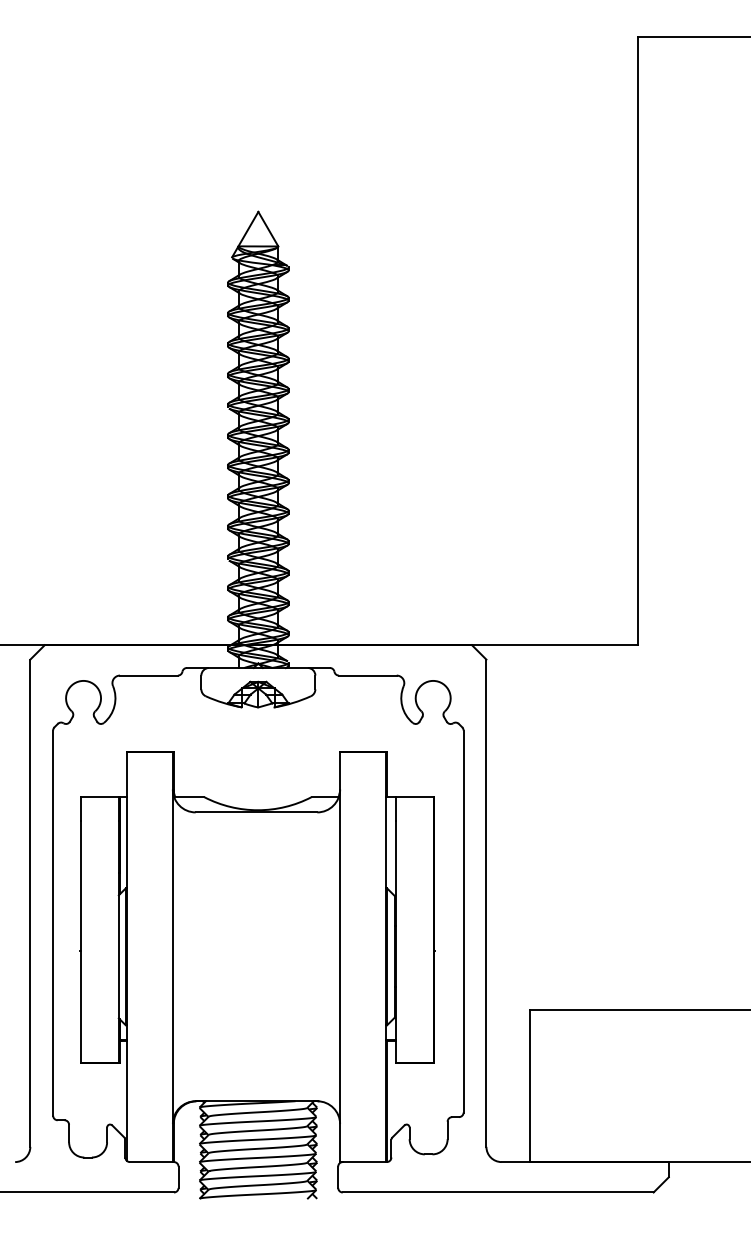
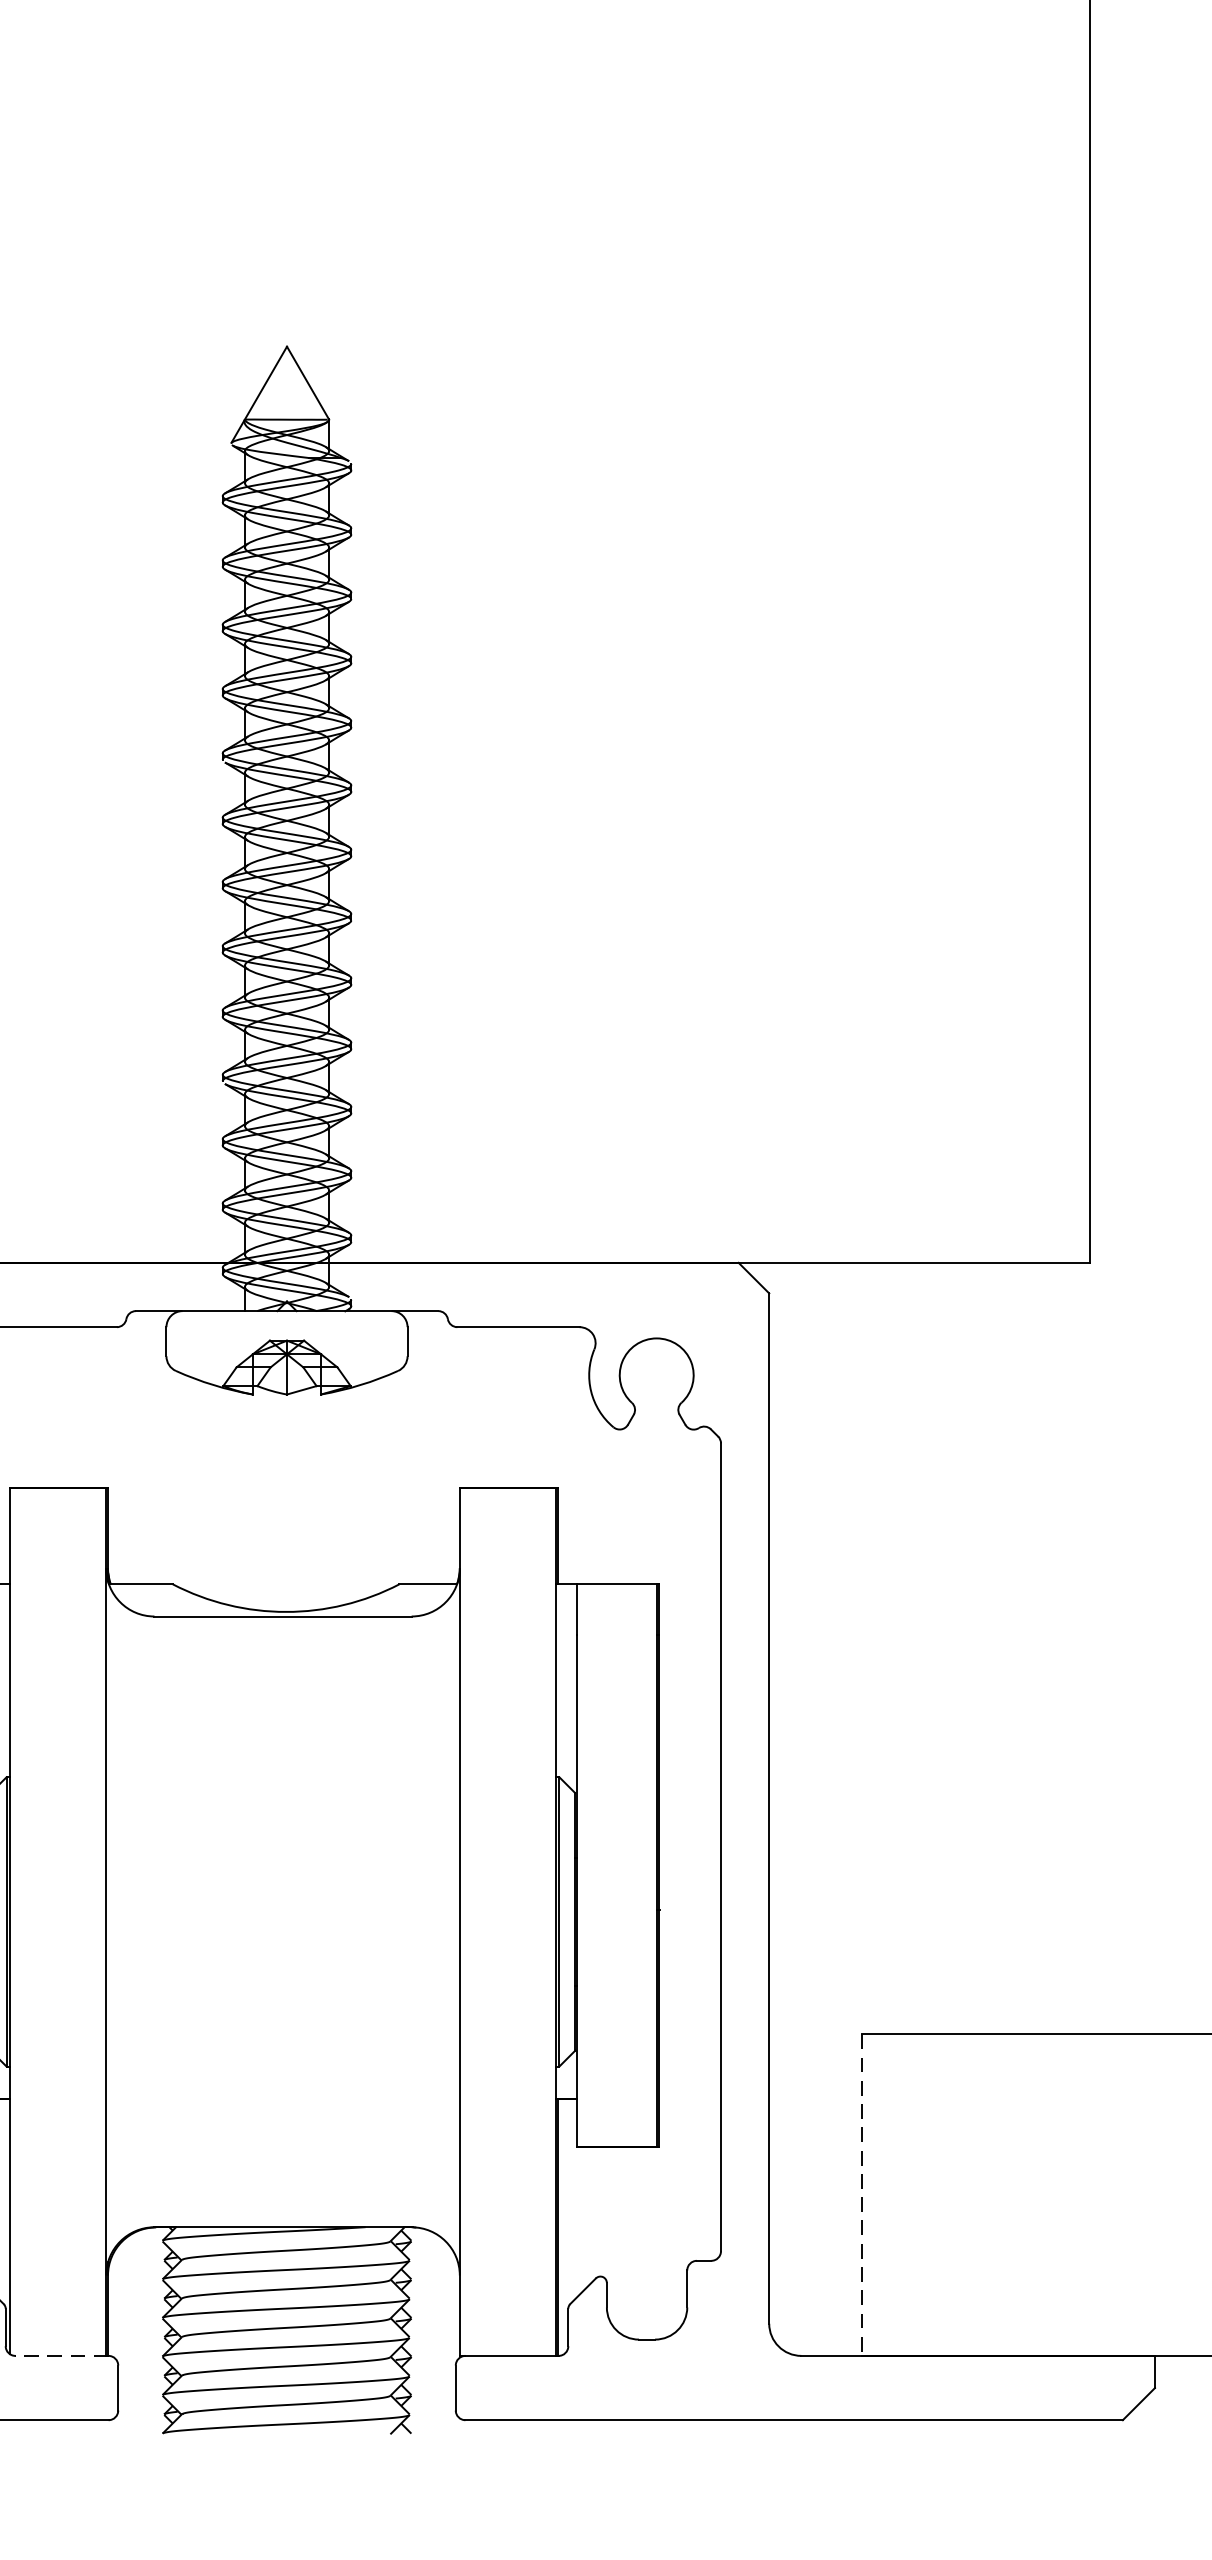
line: (530, 1086) -> (862, 2196), solid -> dashed
line: (151, 1162) -> (61, 2356), solid -> dashed

